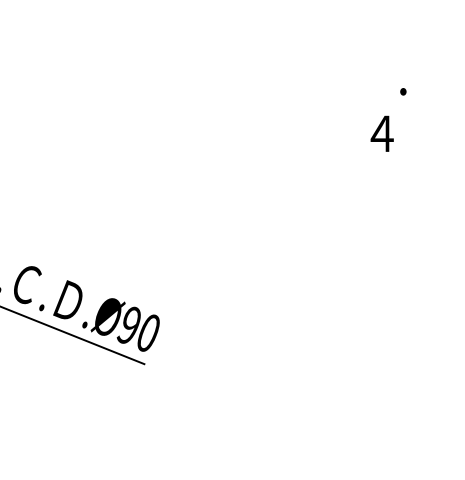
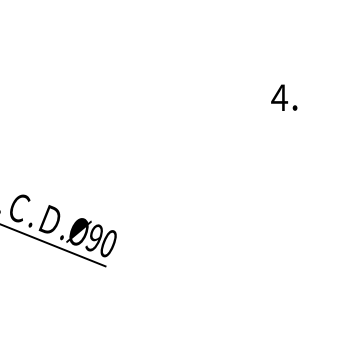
text: (403, 91) -> (295, 107), moved

